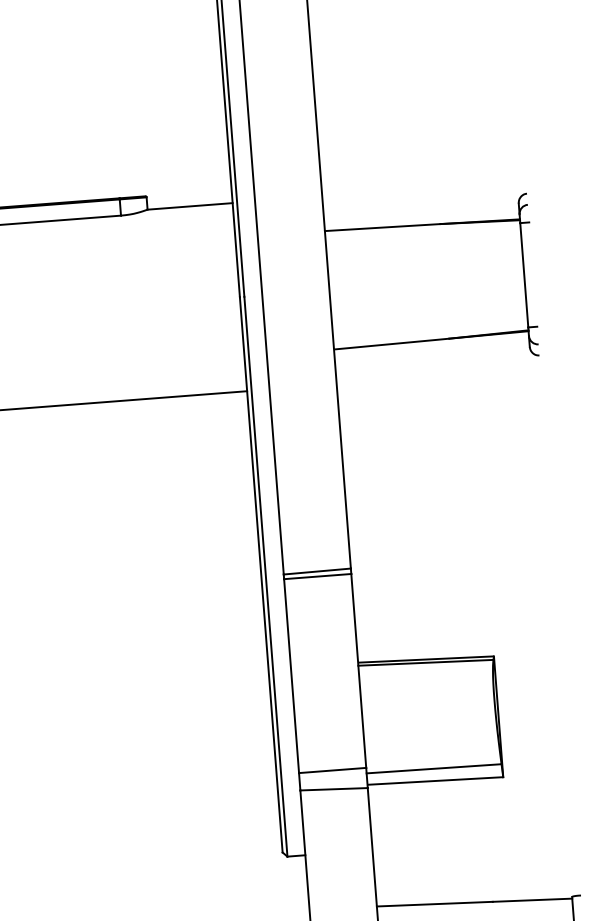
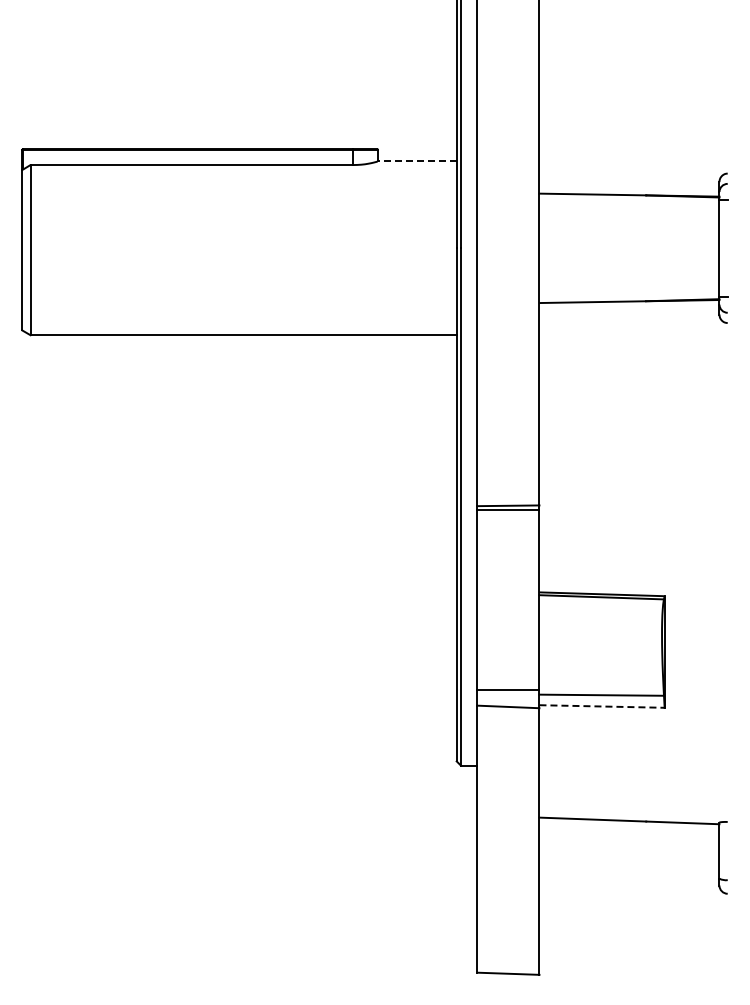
line: (189, 206) -> (416, 161), solid -> dashed
line: (436, 780) -> (603, 706), solid -> dashed

